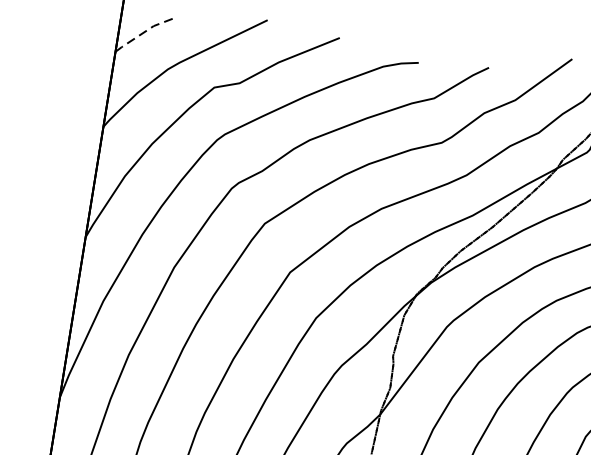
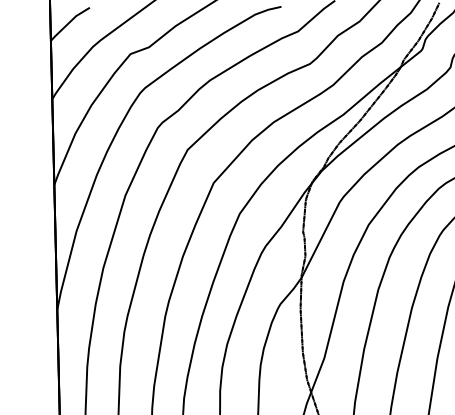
line: (143, 32) -> (69, 22), dashed -> solid

